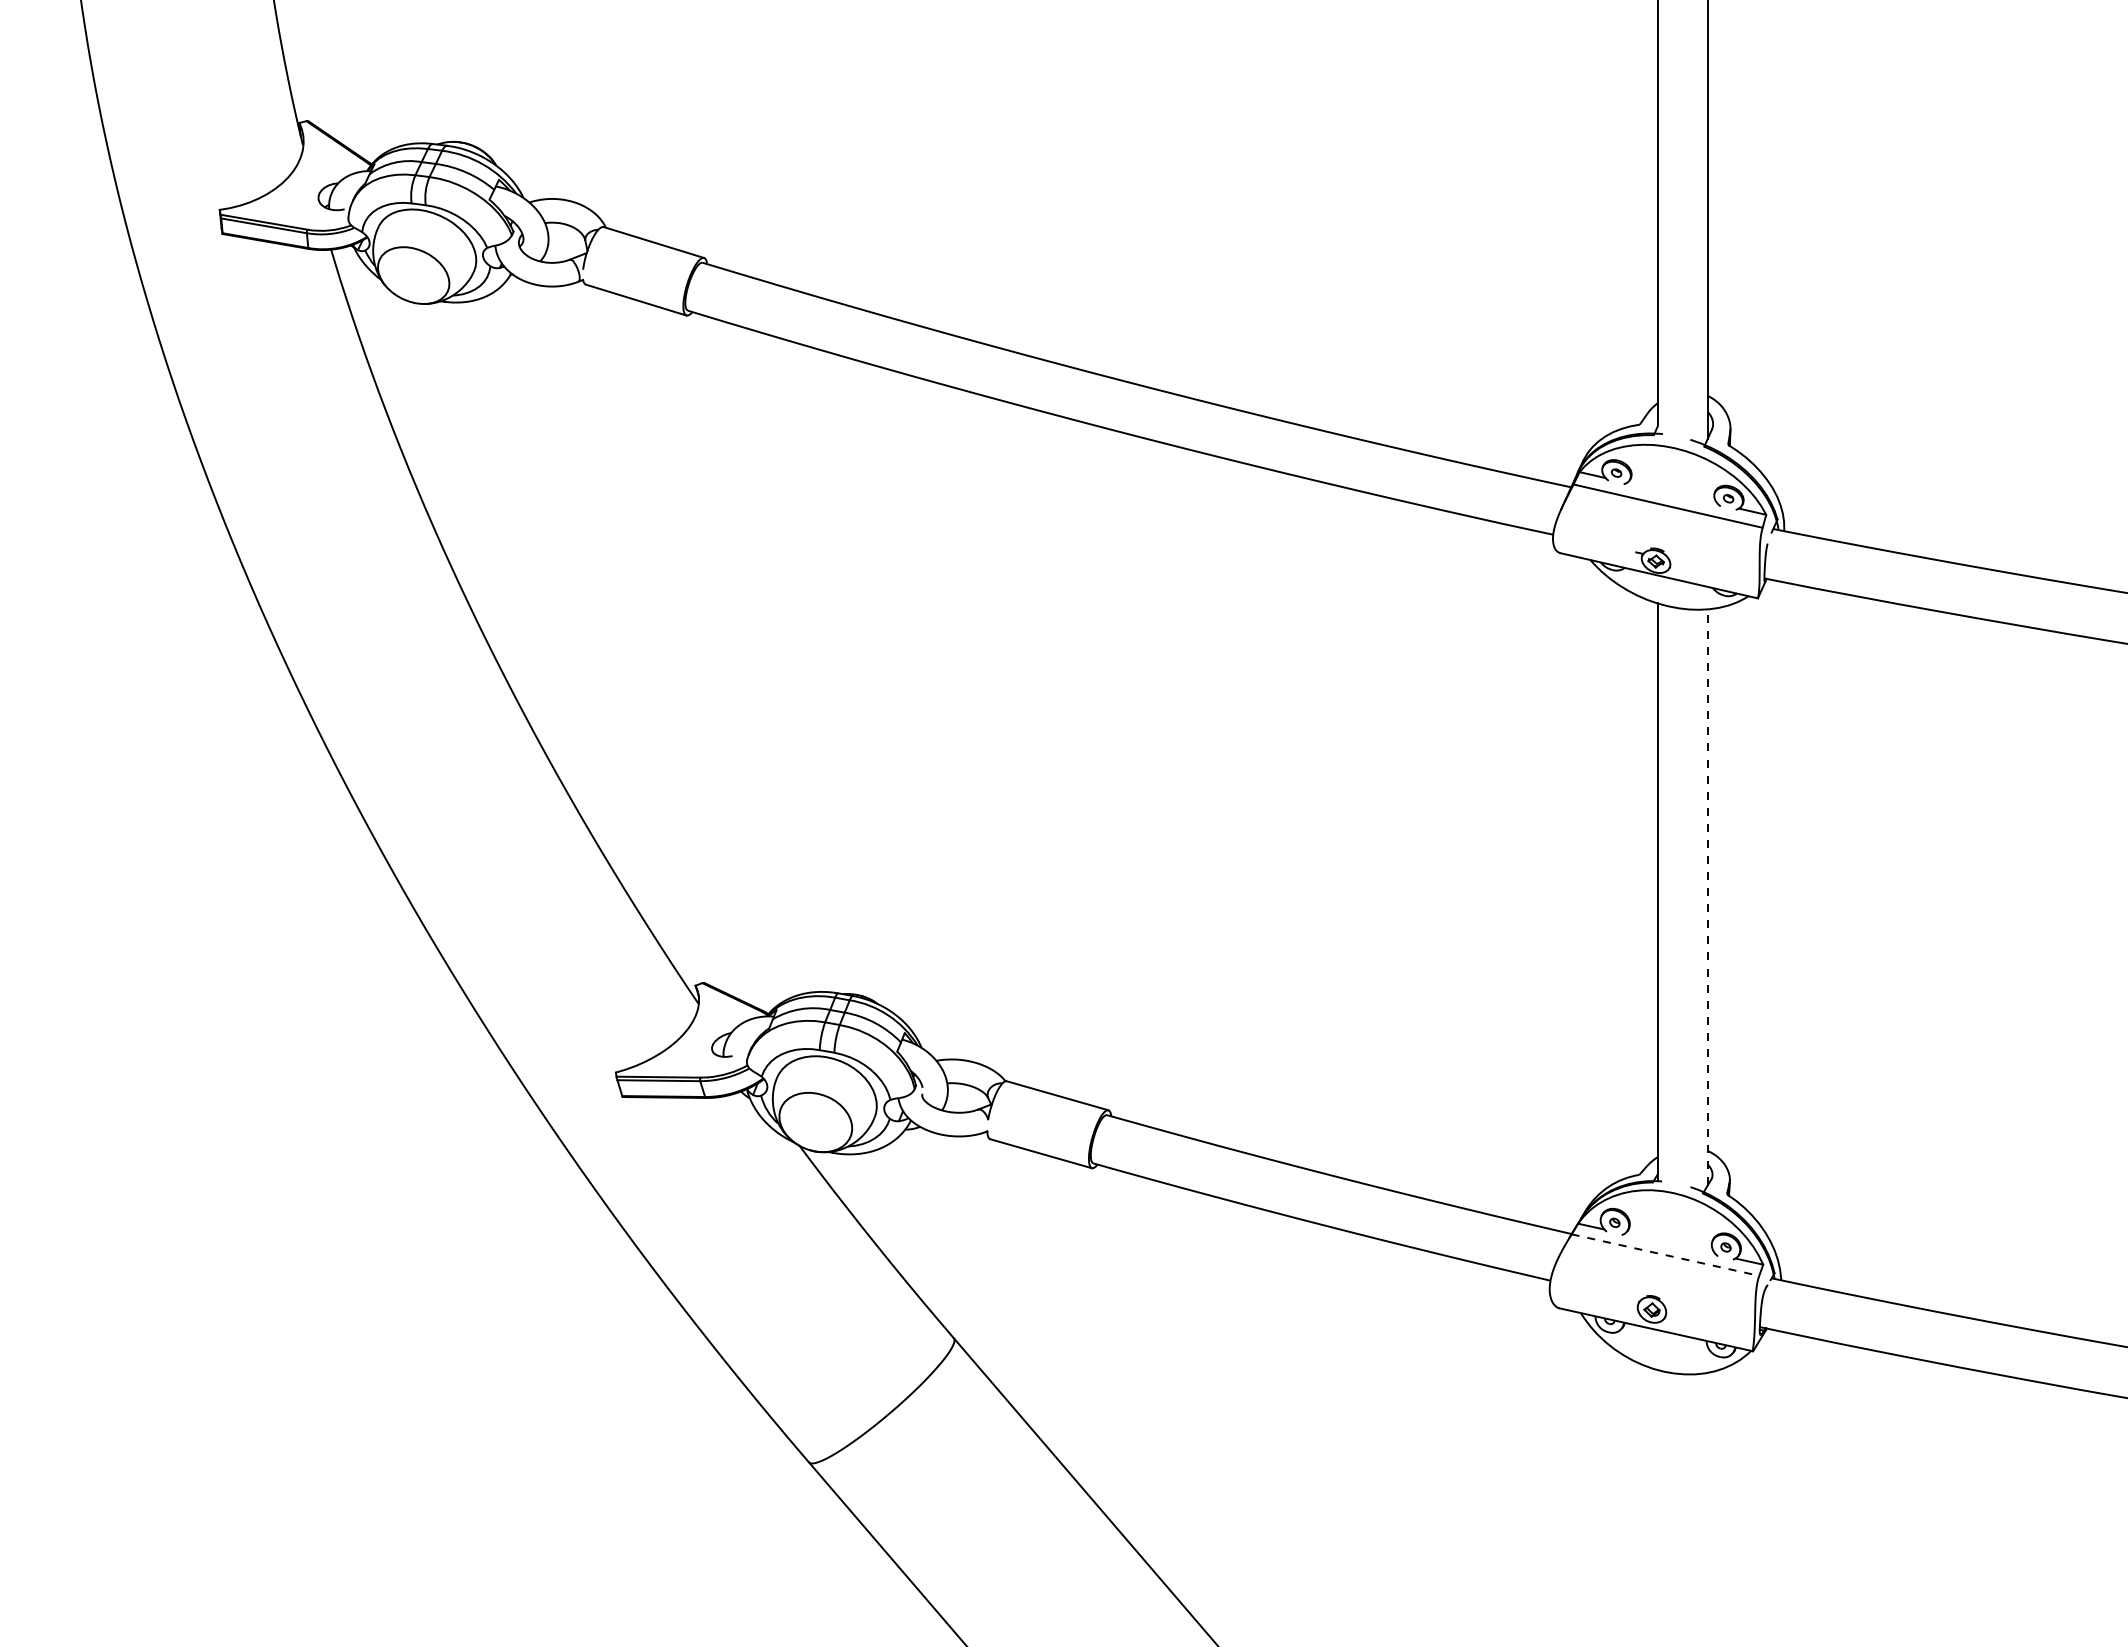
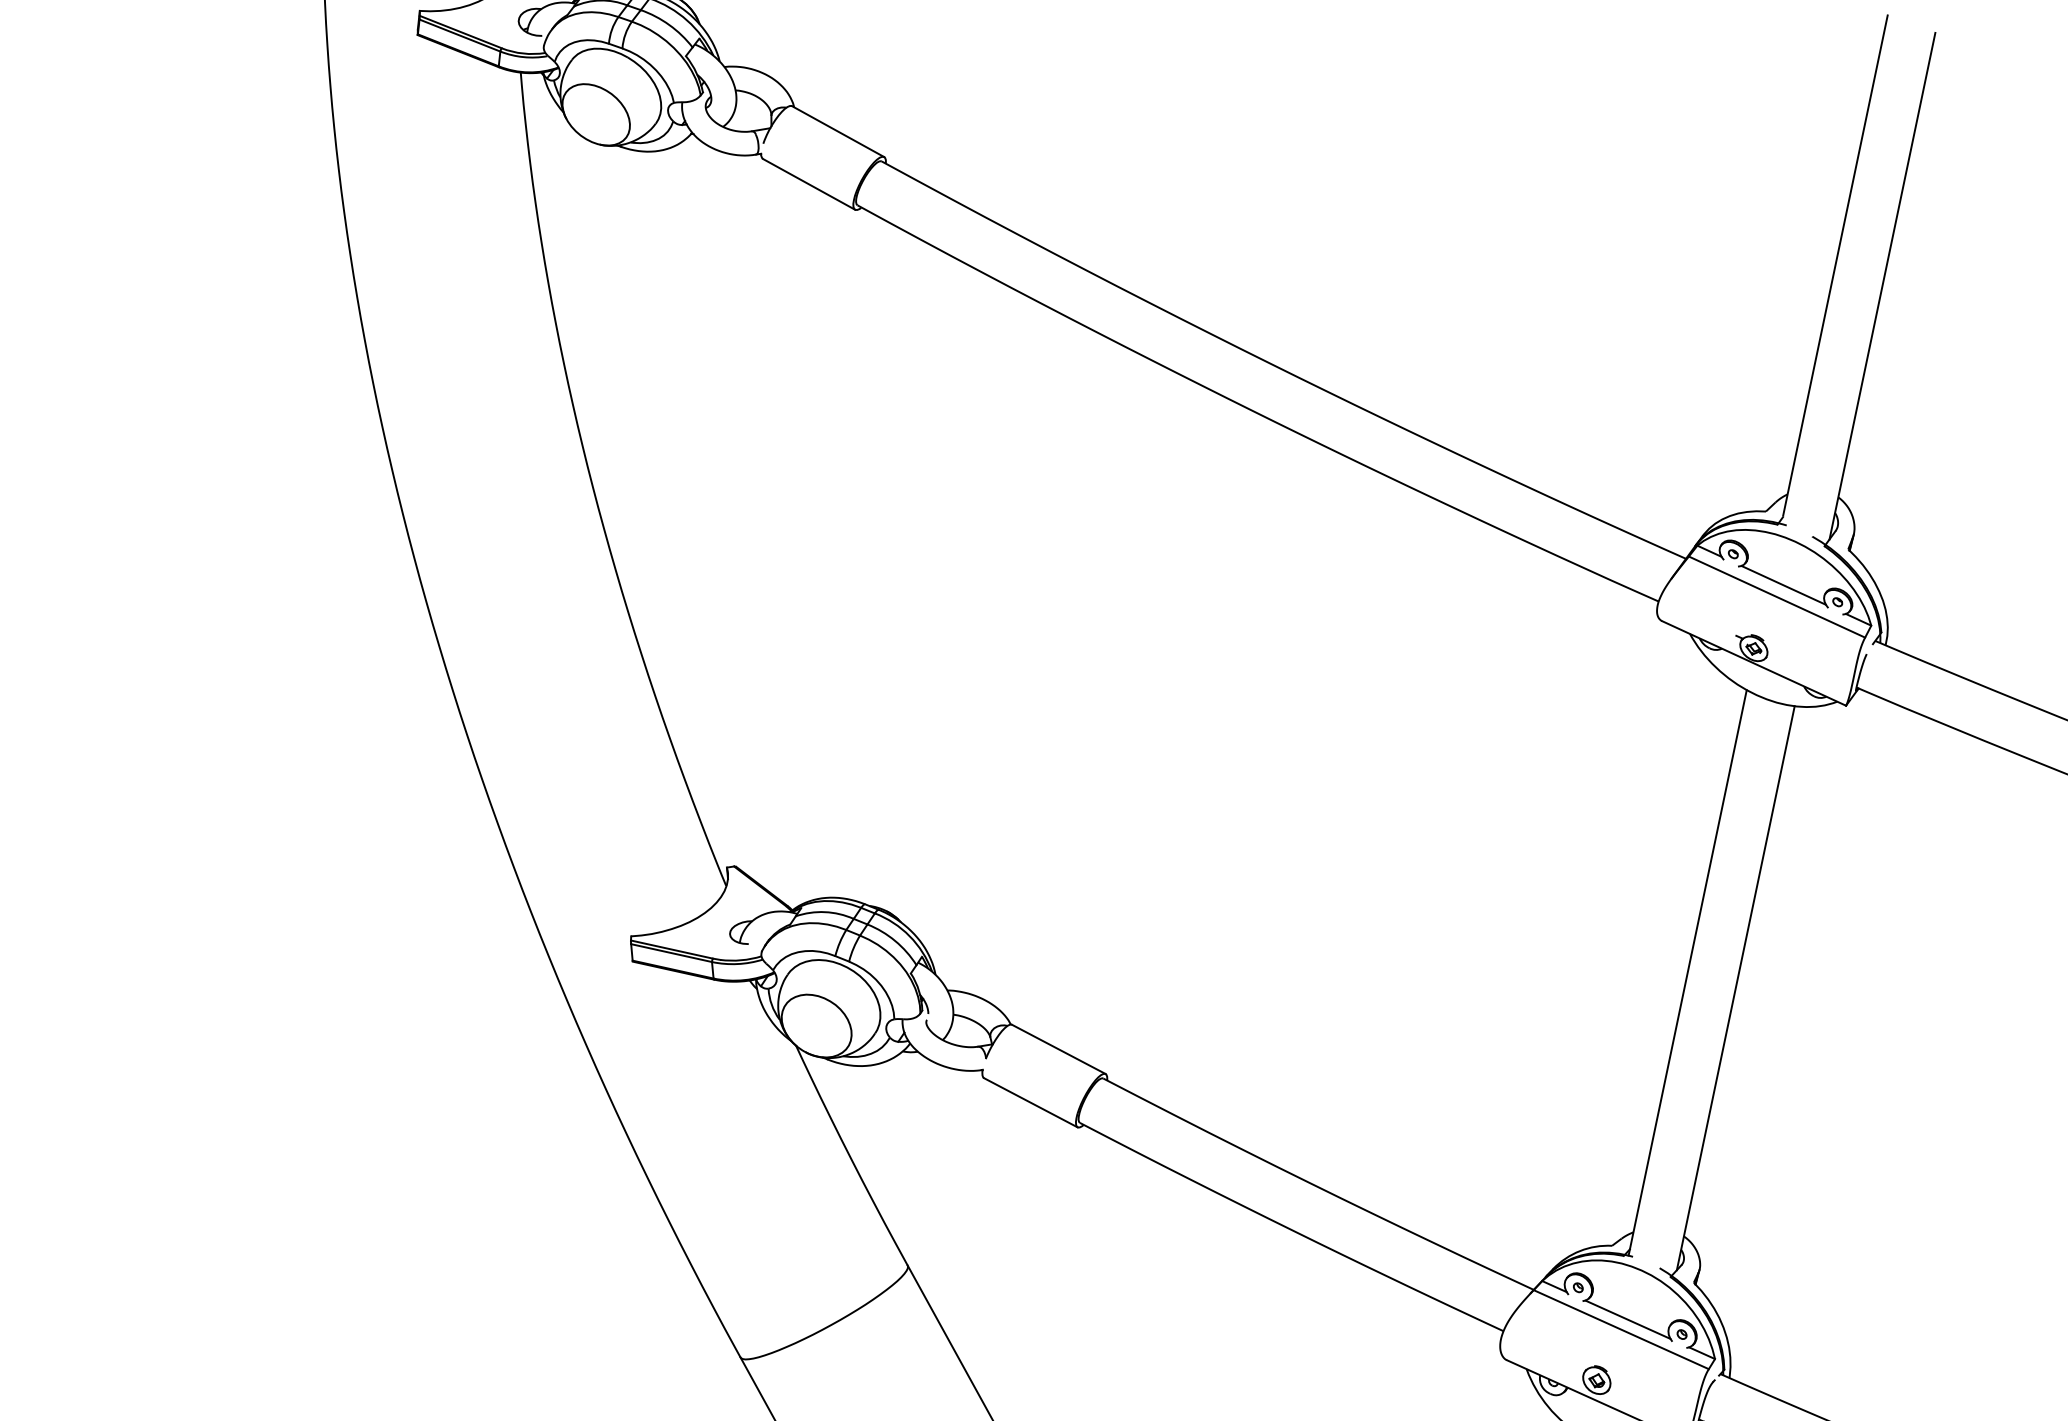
line: (1672, 492) -> (1784, 584), added
line: (1707, 896) -> (1735, 987), dashed -> solid
line: (1669, 1243) -> (1627, 1319), added
line: (1665, 1255) -> (1621, 1330), dashed -> solid

